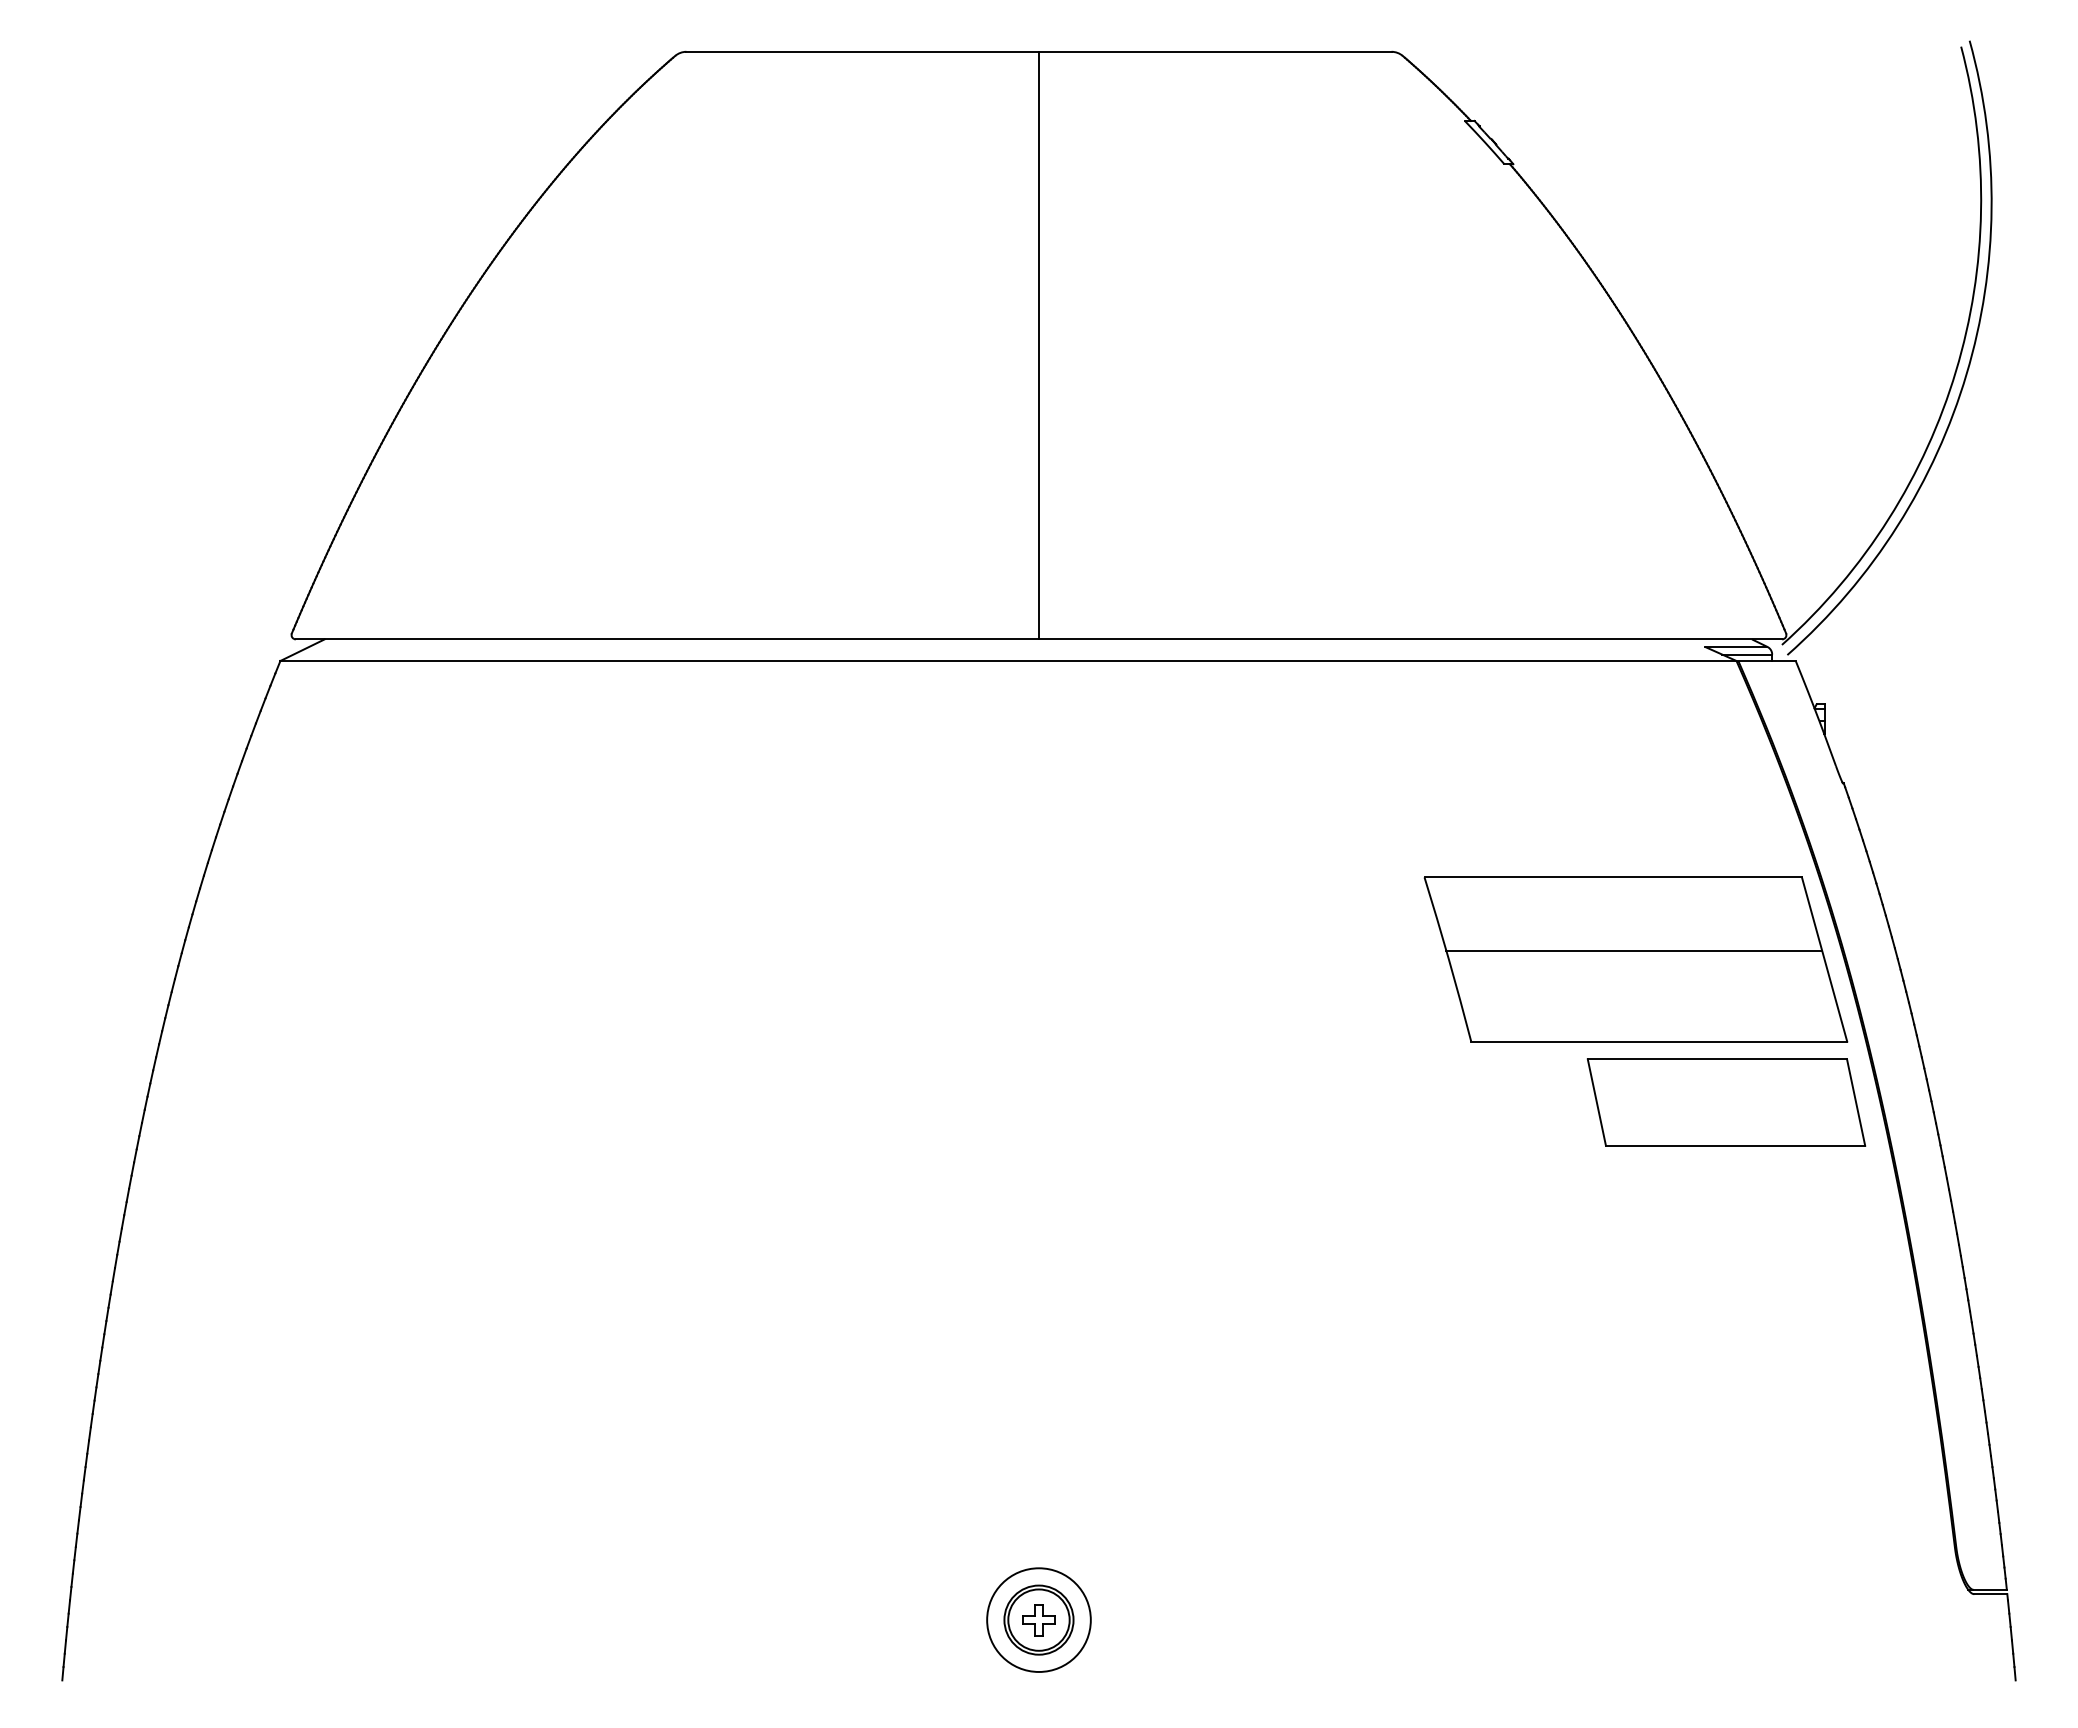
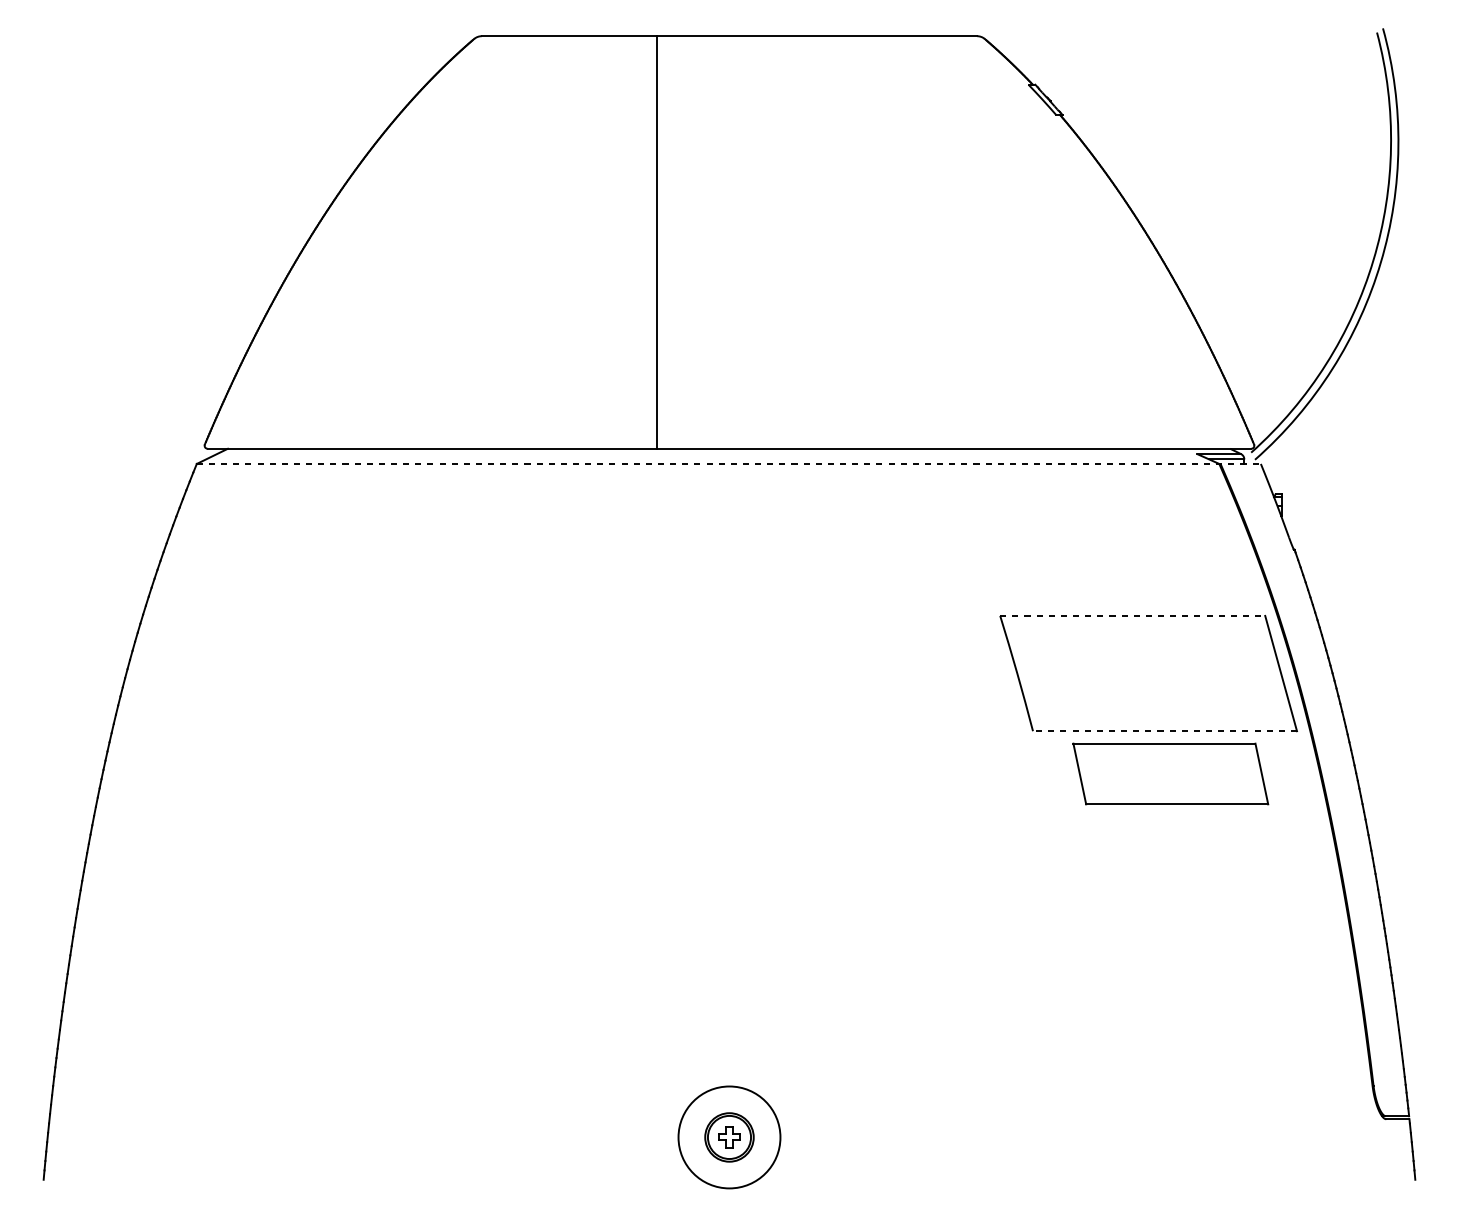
line: (1038, 345) -> (656, 242), moved
line: (1038, 661) -> (729, 464), solid -> dashed
line: (1613, 877) -> (1132, 615), solid -> dashed
line: (1634, 950) -> (1147, 667), removed
line: (1659, 1041) -> (1165, 731), solid -> dashed
part: (1726, 1102) -> (1170, 773), moved
circle: (1038, 1619) -> (729, 1137), size x1.4

